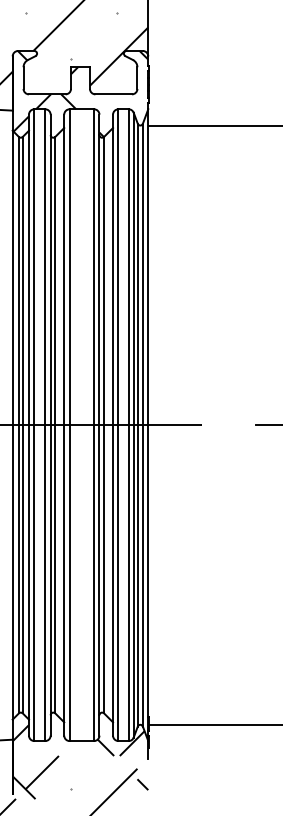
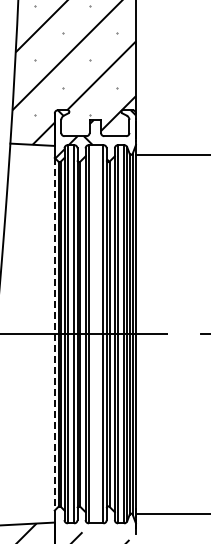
line: (12, 425) -> (54, 334), solid -> dashed
hatch: (77, 739) -> (93, 522), removed

